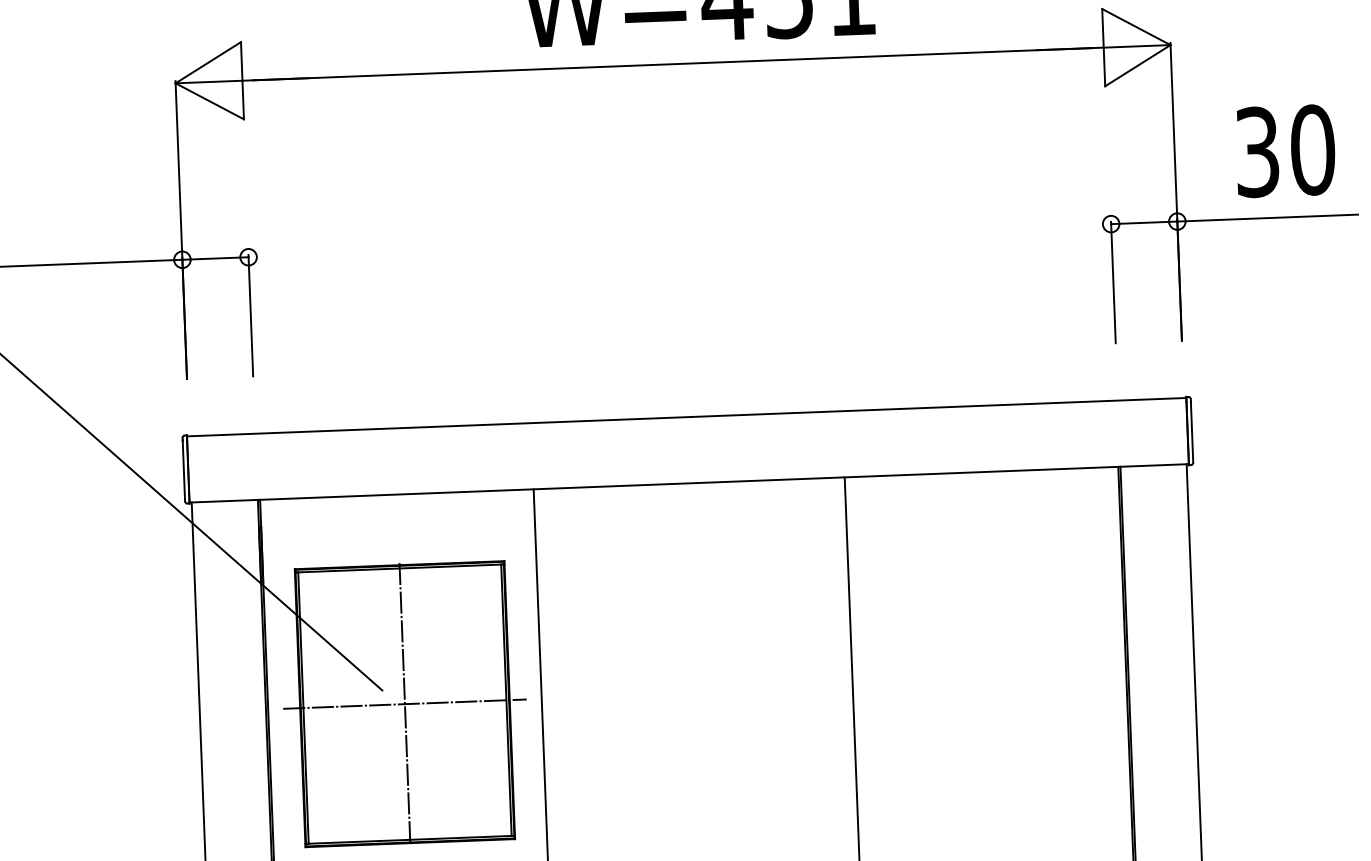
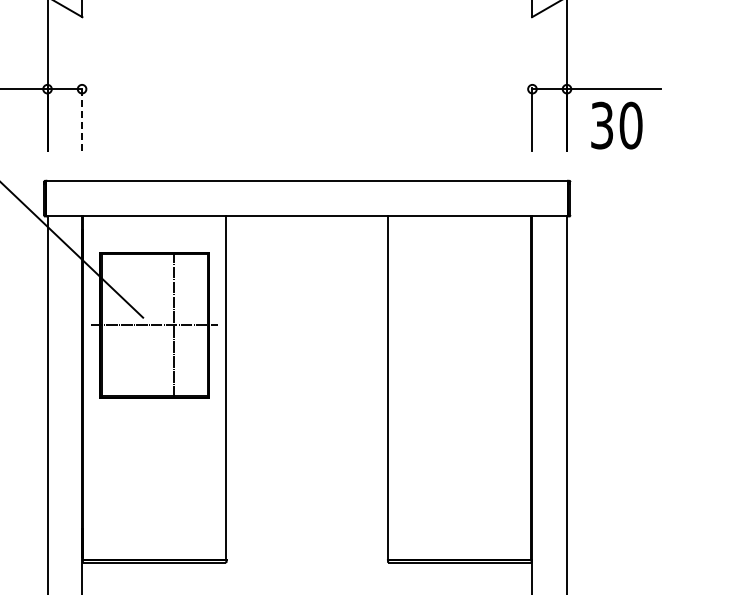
text: (1284, 150) -> (616, 125), moved
line: (251, 315) -> (82, 119), solid -> dashed
line: (404, 704) -> (173, 325), moved

